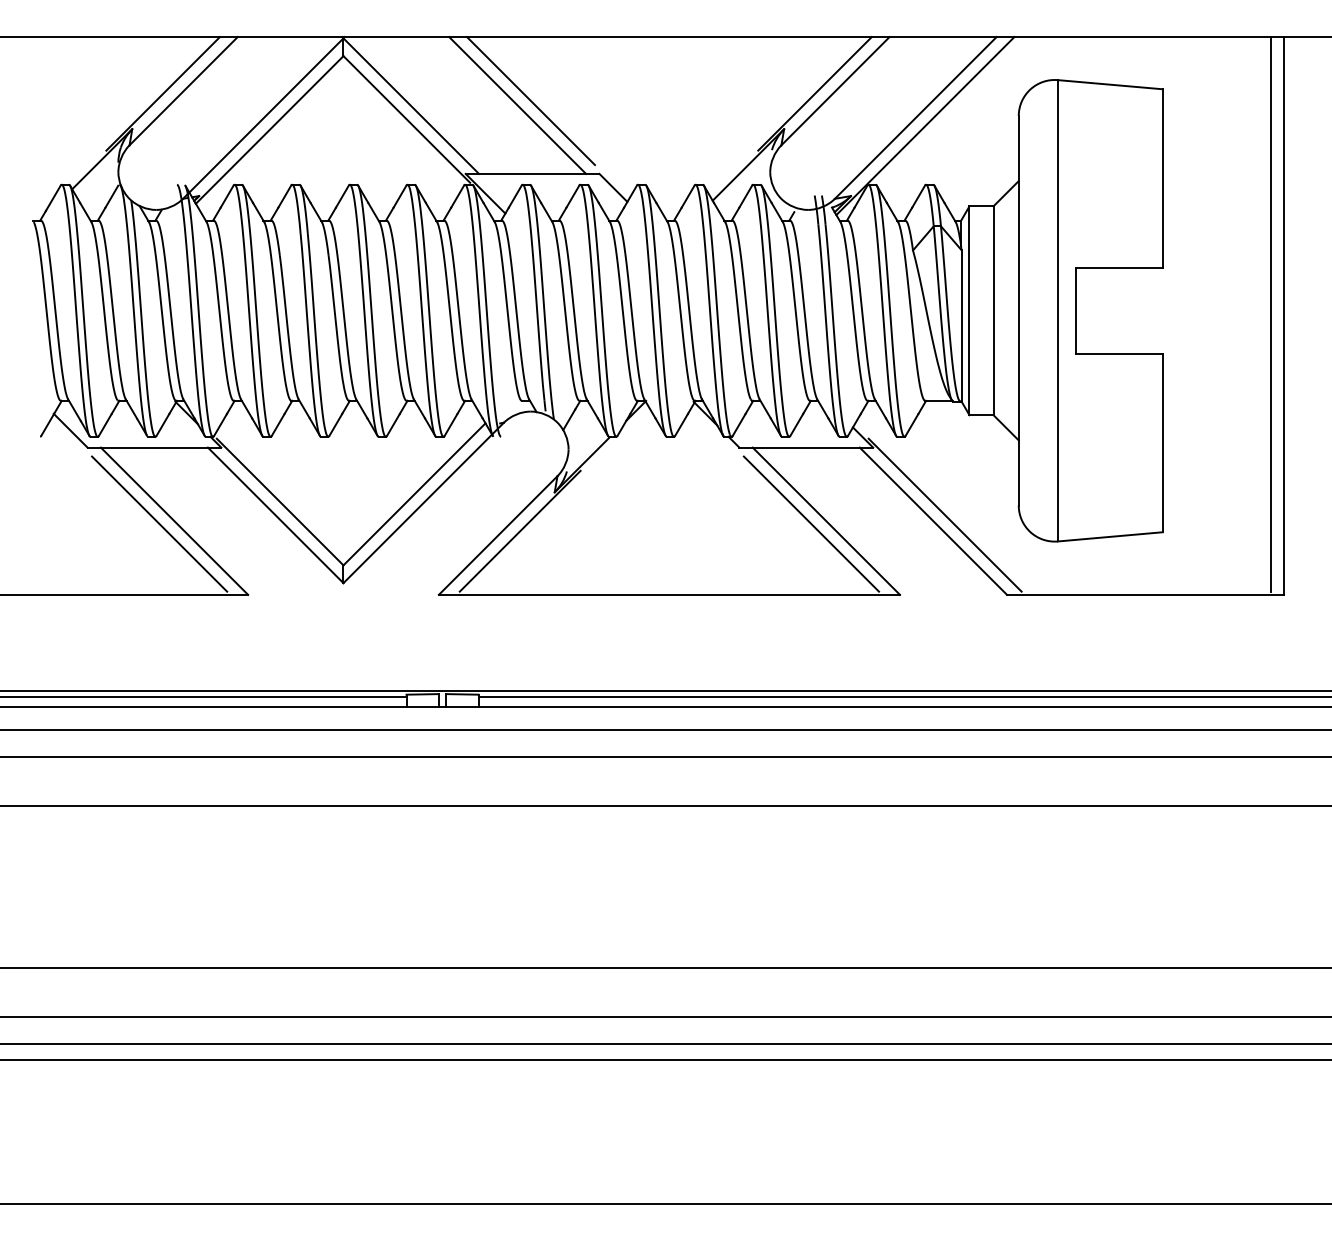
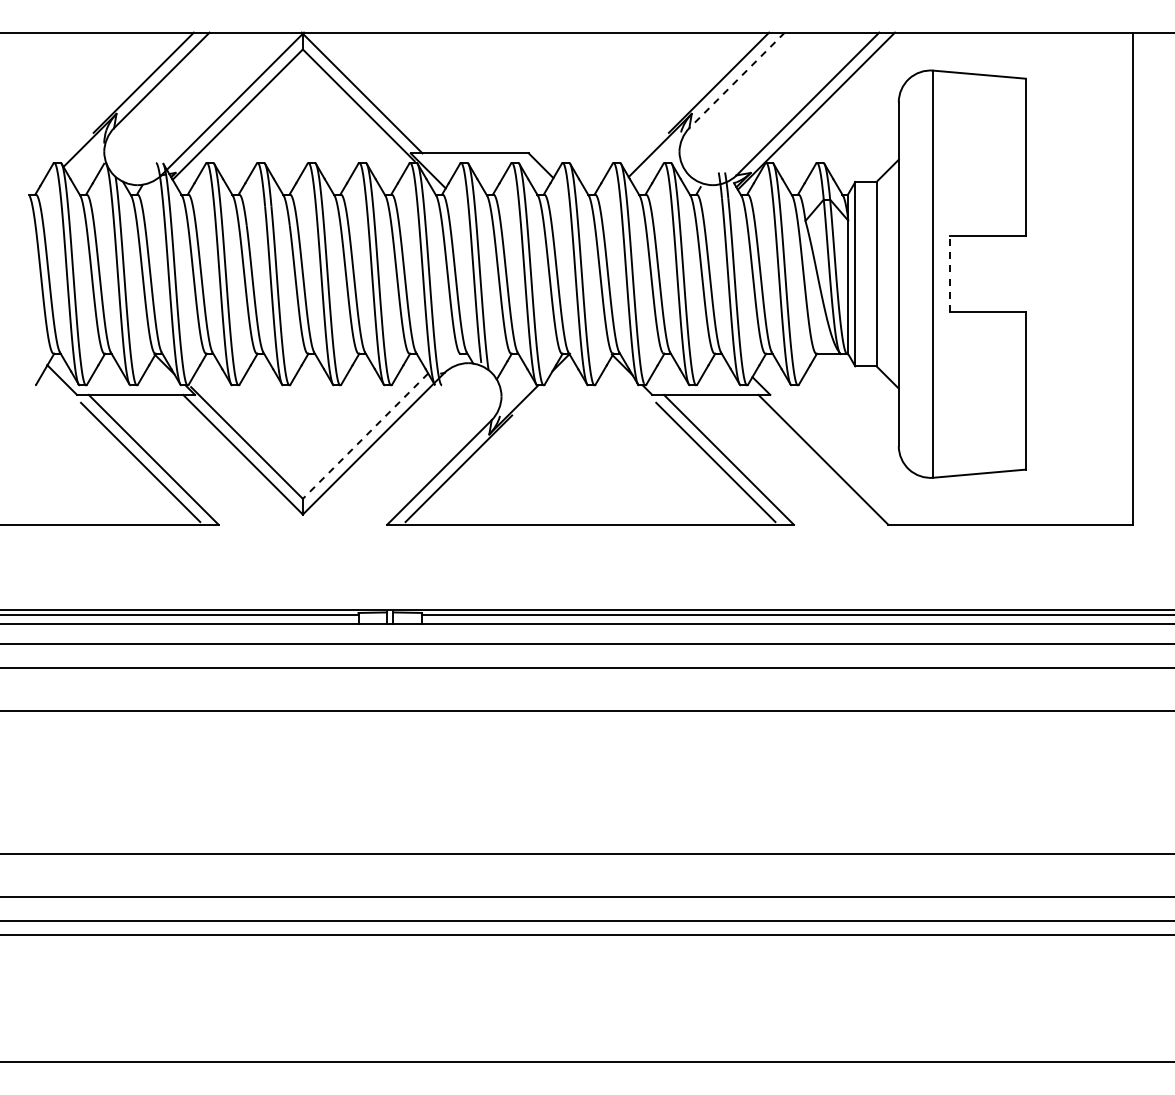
line: (835, 91) -> (737, 80), solid -> dashed
line: (530, 100) -> (467, 88), removed
line: (517, 104) -> (456, 92), removed
line: (1076, 310) -> (949, 273), solid -> dashed
line: (1271, 314) -> (1121, 277), removed
line: (414, 494) -> (365, 436), solid -> dashed
line: (944, 515) -> (833, 454), removed

